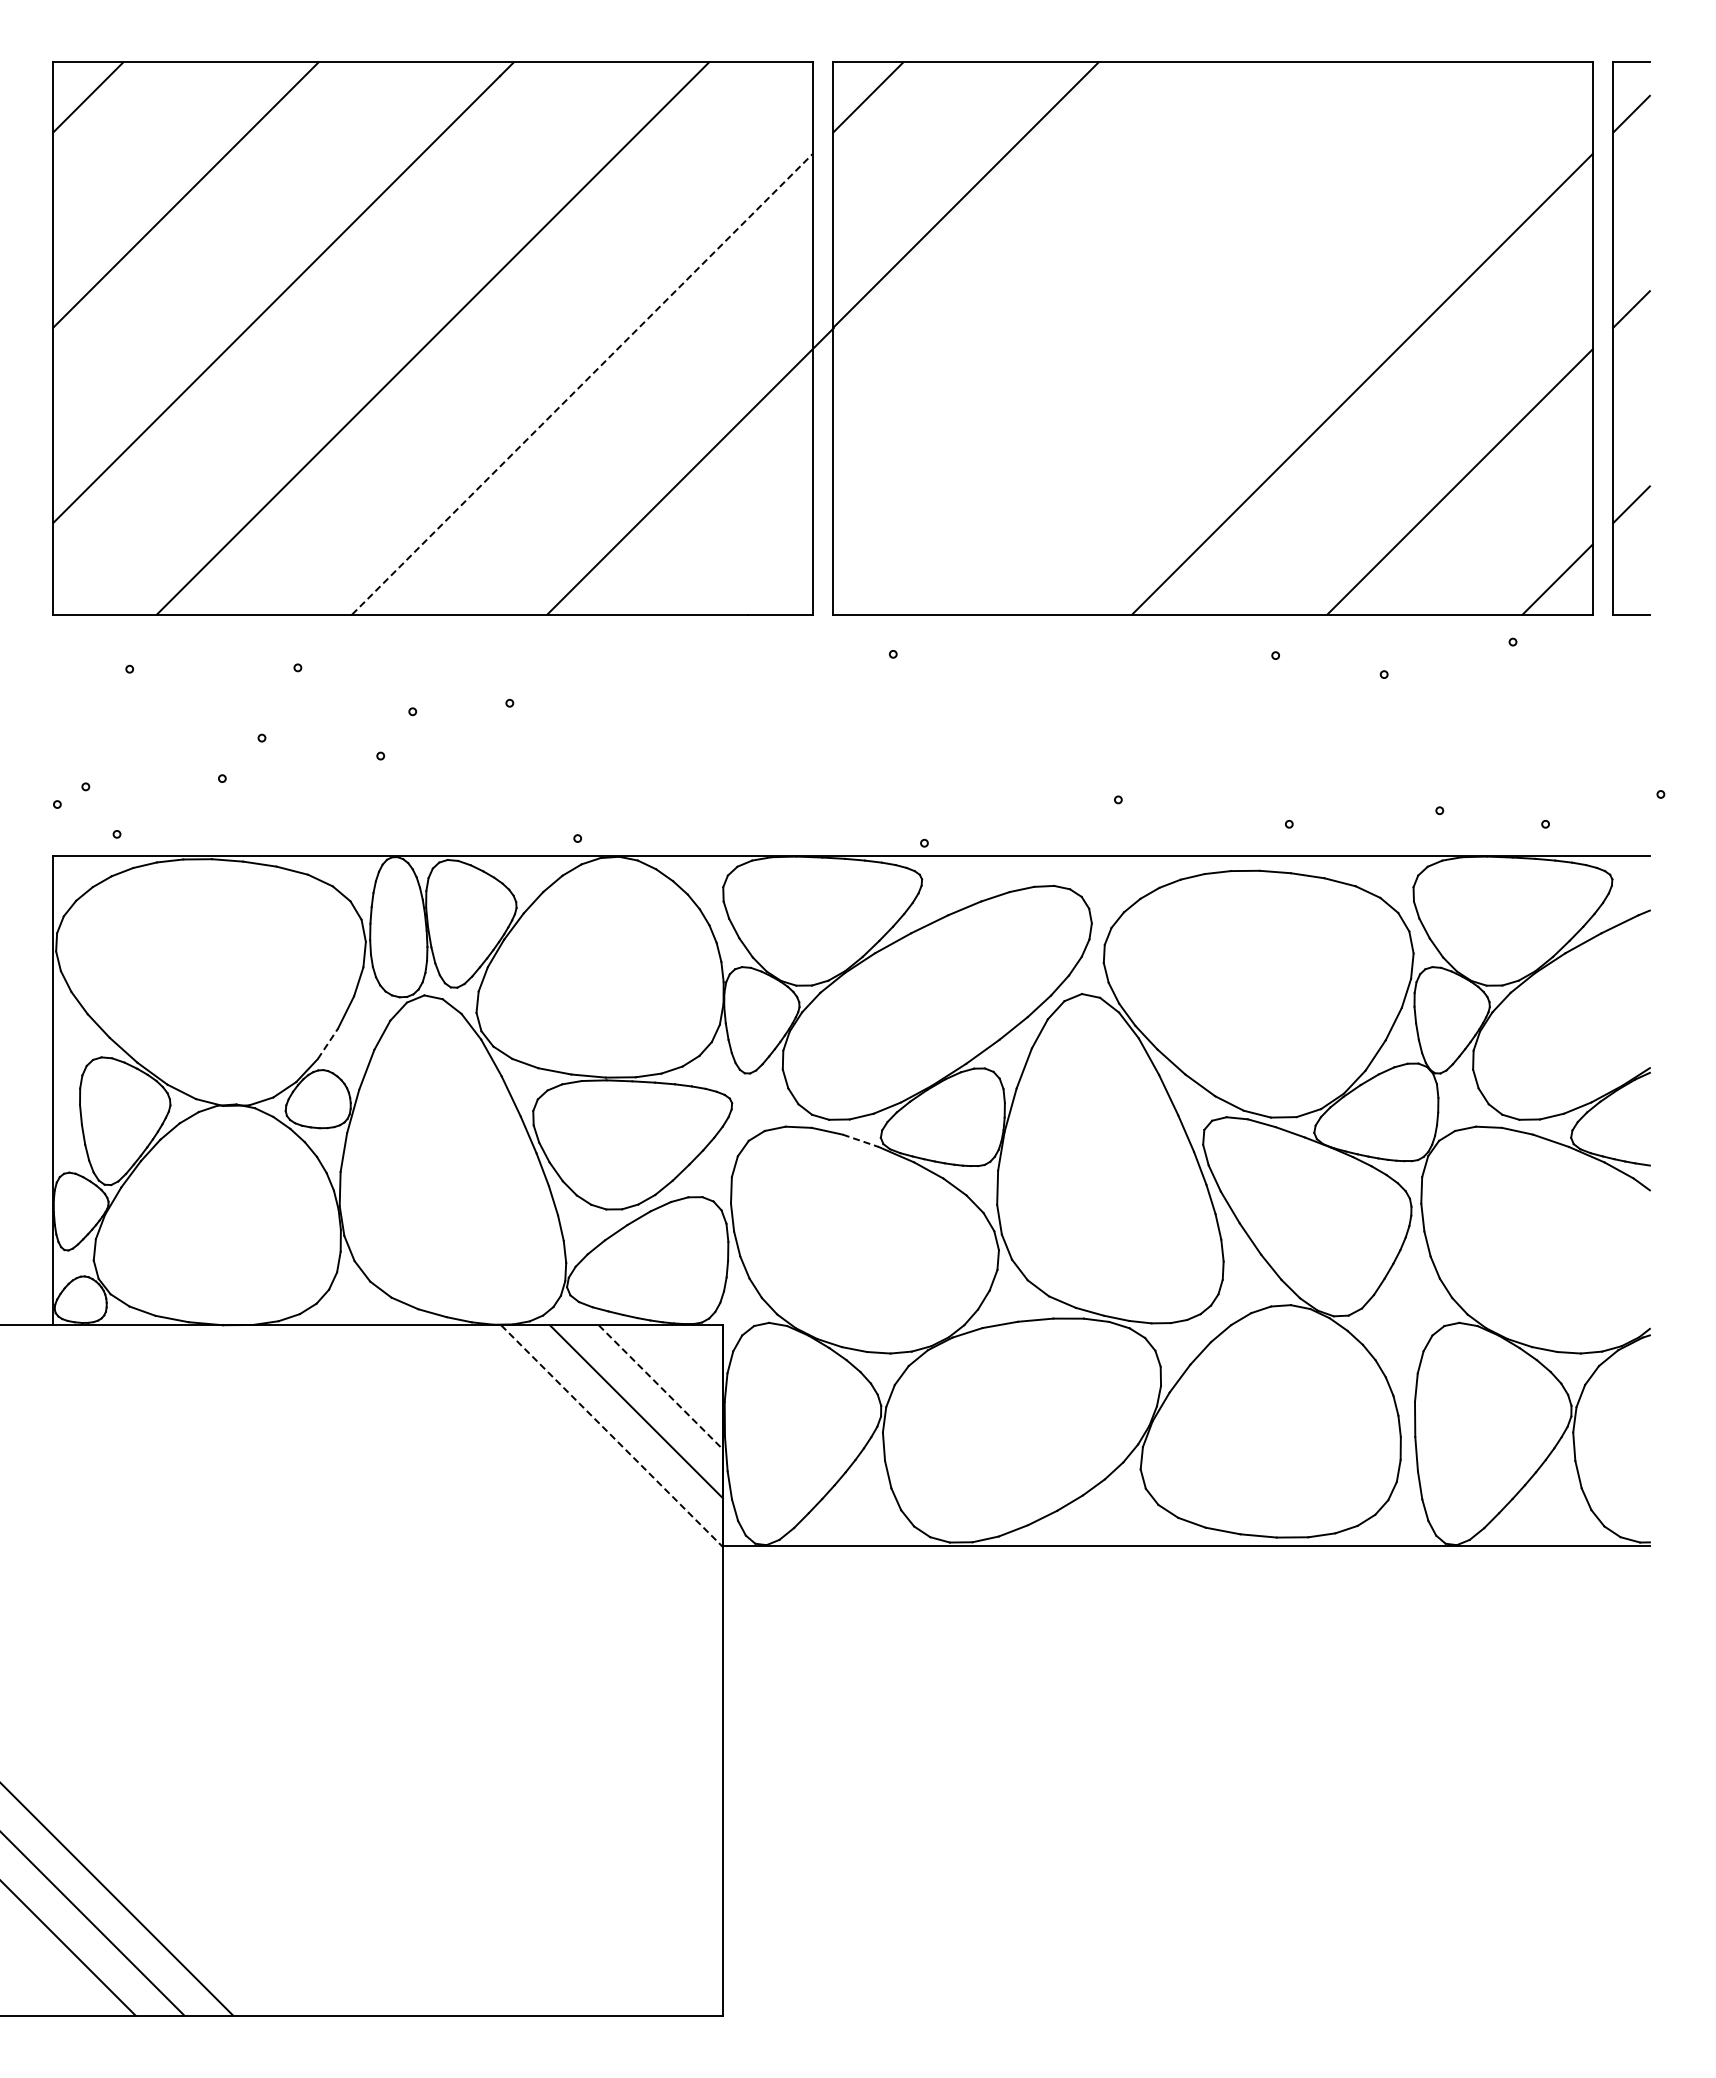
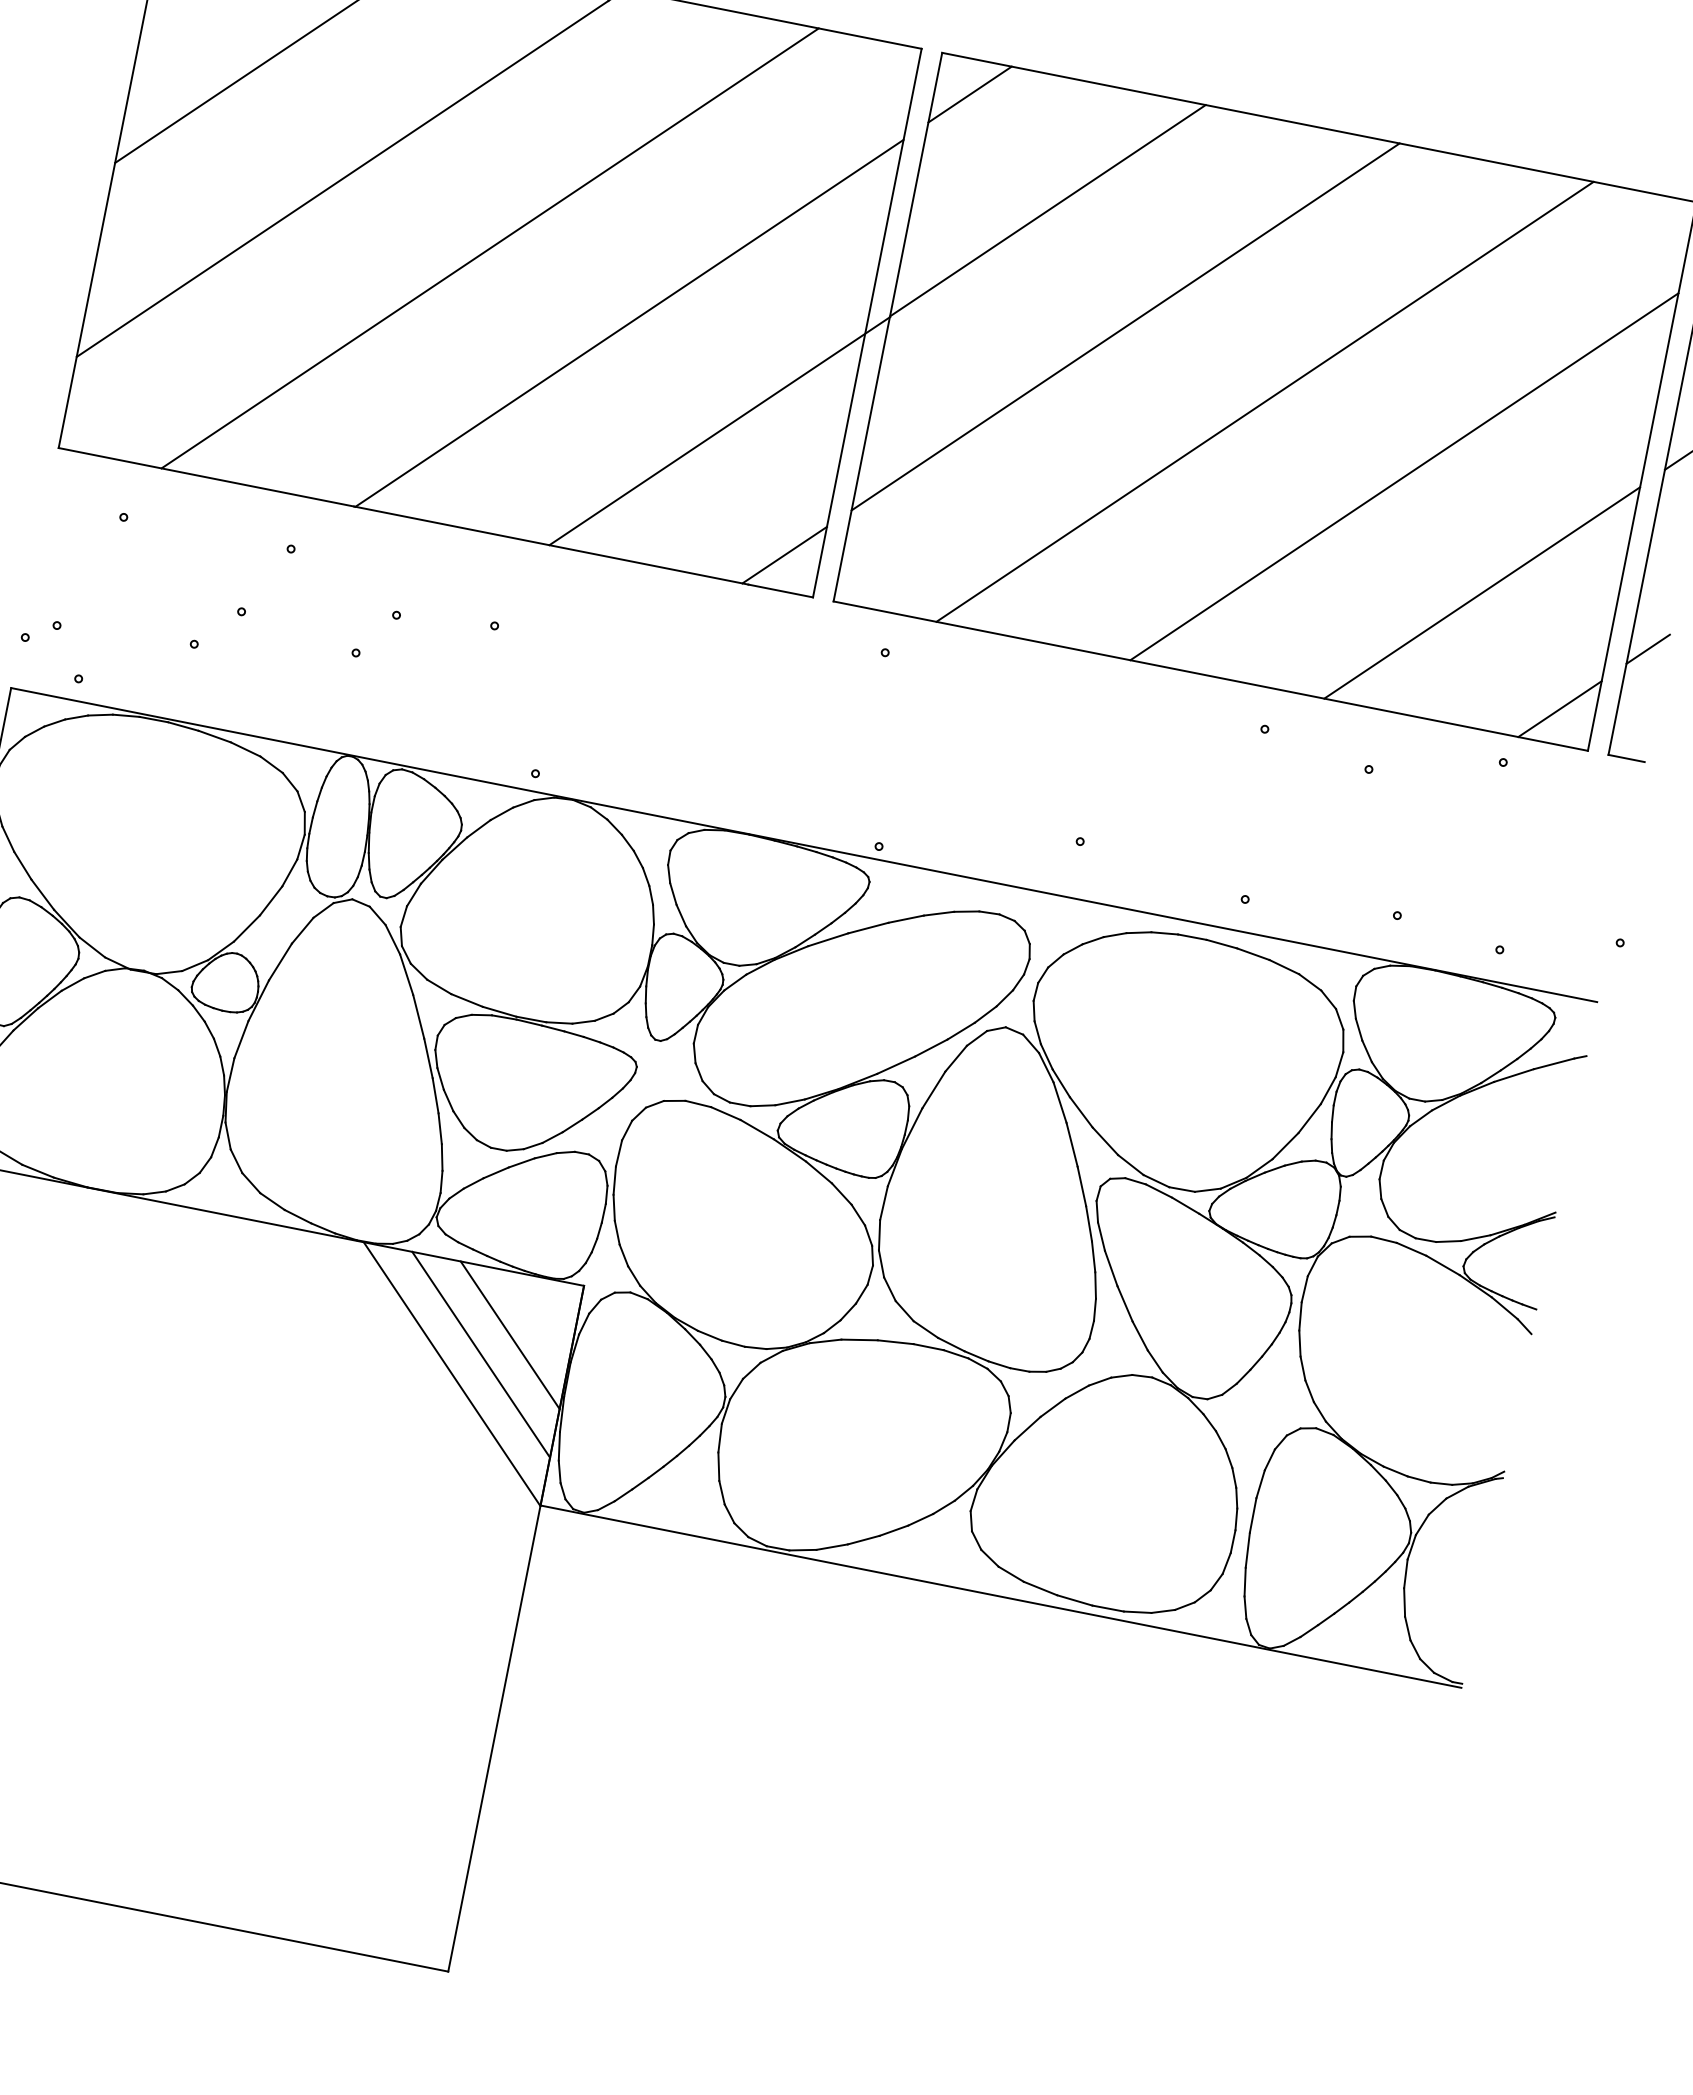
line: (1063, 292) -> (1125, 326), added
line: (1212, 338) -> (1264, 401), added
line: (582, 384) -> (629, 323), dashed -> solid
line: (776, 578) -> (784, 554), added
line: (328, 1043) -> (247, 928), dashed -> solid
line: (861, 1140) -> (758, 1129), dashed -> solid
line: (660, 1387) -> (509, 1335), dashed -> solid
line: (612, 1436) -> (452, 1374), dashed -> solid

